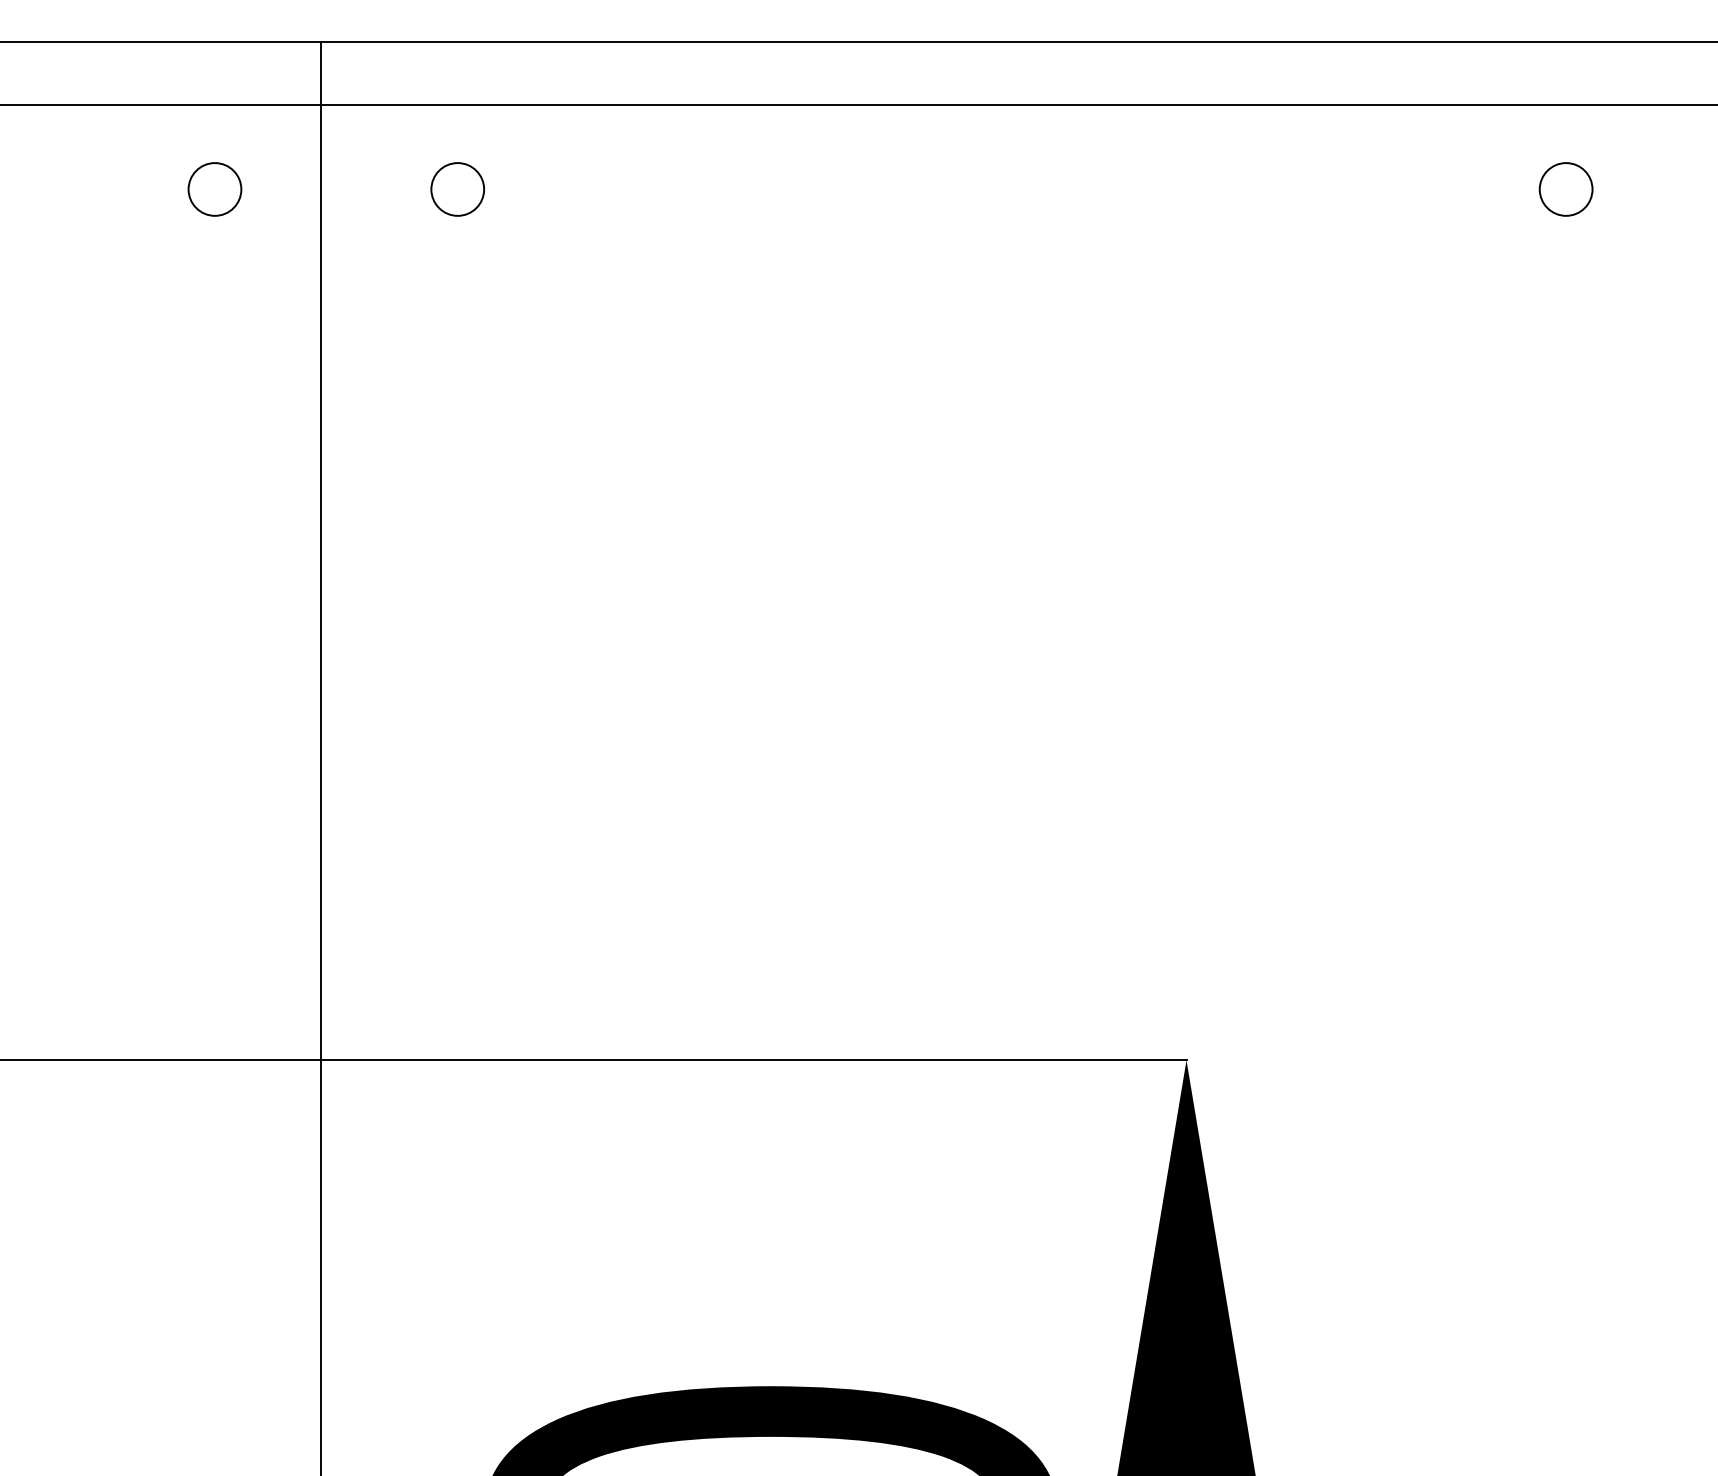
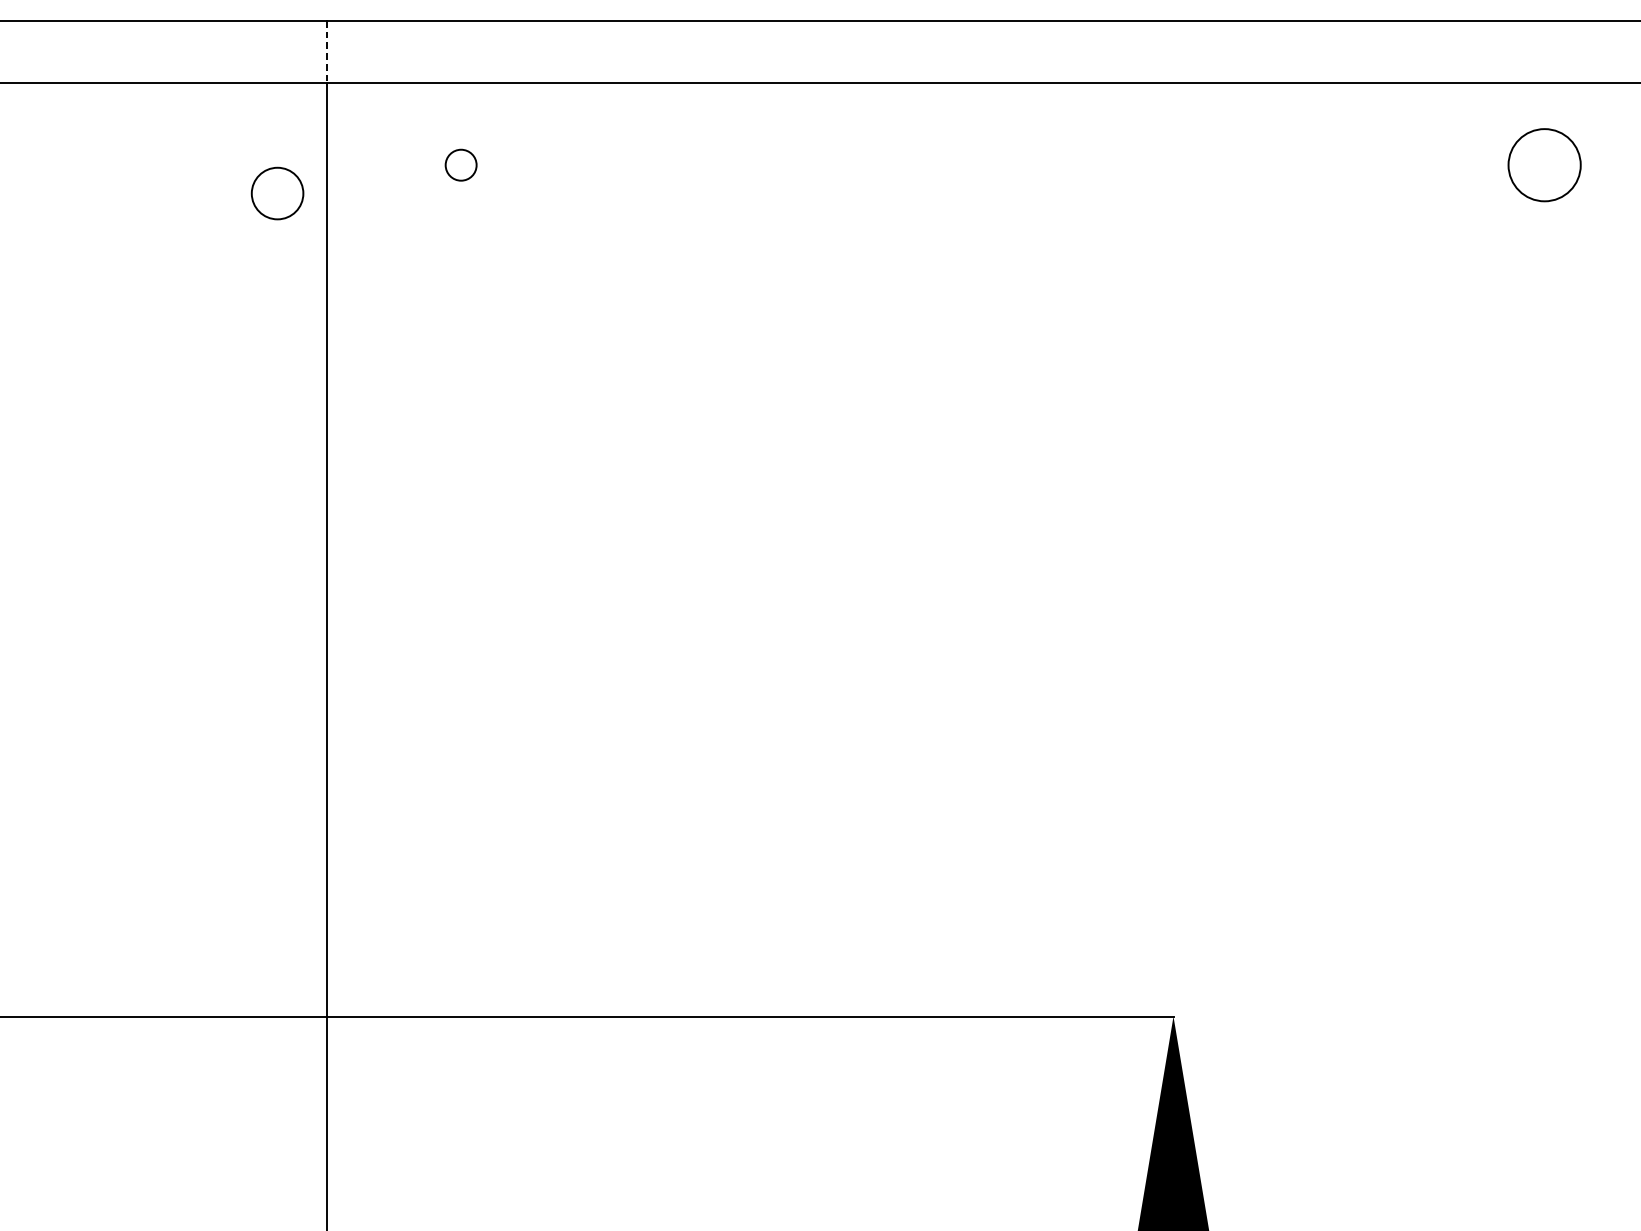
line: (320, 73) -> (326, 51), solid -> dashed
circle: (214, 189) -> (277, 193), moved
circle: (457, 189) -> (460, 165), size x0.6
circle: (1565, 189) -> (1543, 165), size x1.4

